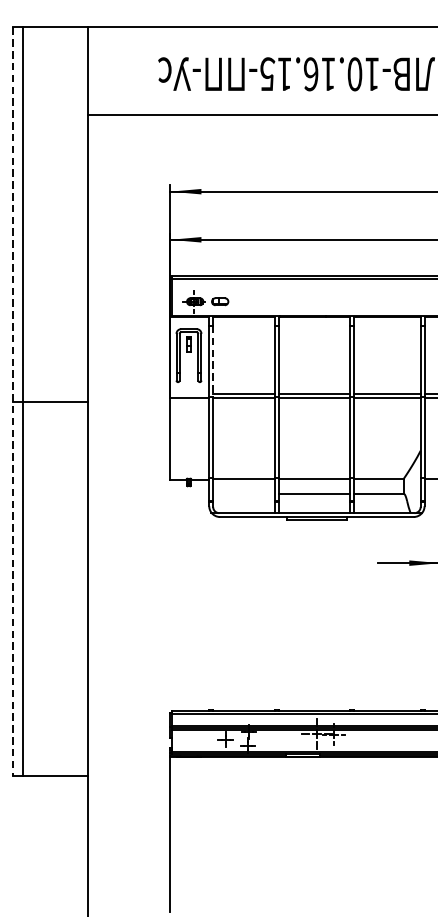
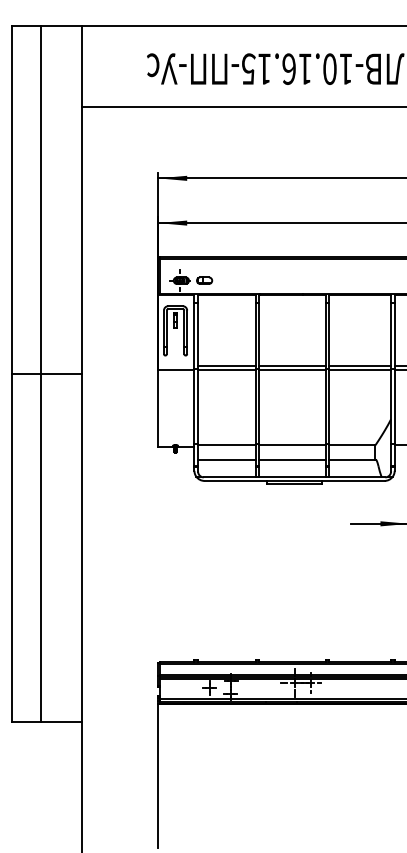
line: (213, 361) -> (198, 336), dashed -> solid
line: (23, 401) -> (41, 373), moved
line: (13, 402) -> (12, 374), dashed -> solid
line: (243, 493) -> (226, 459), added

